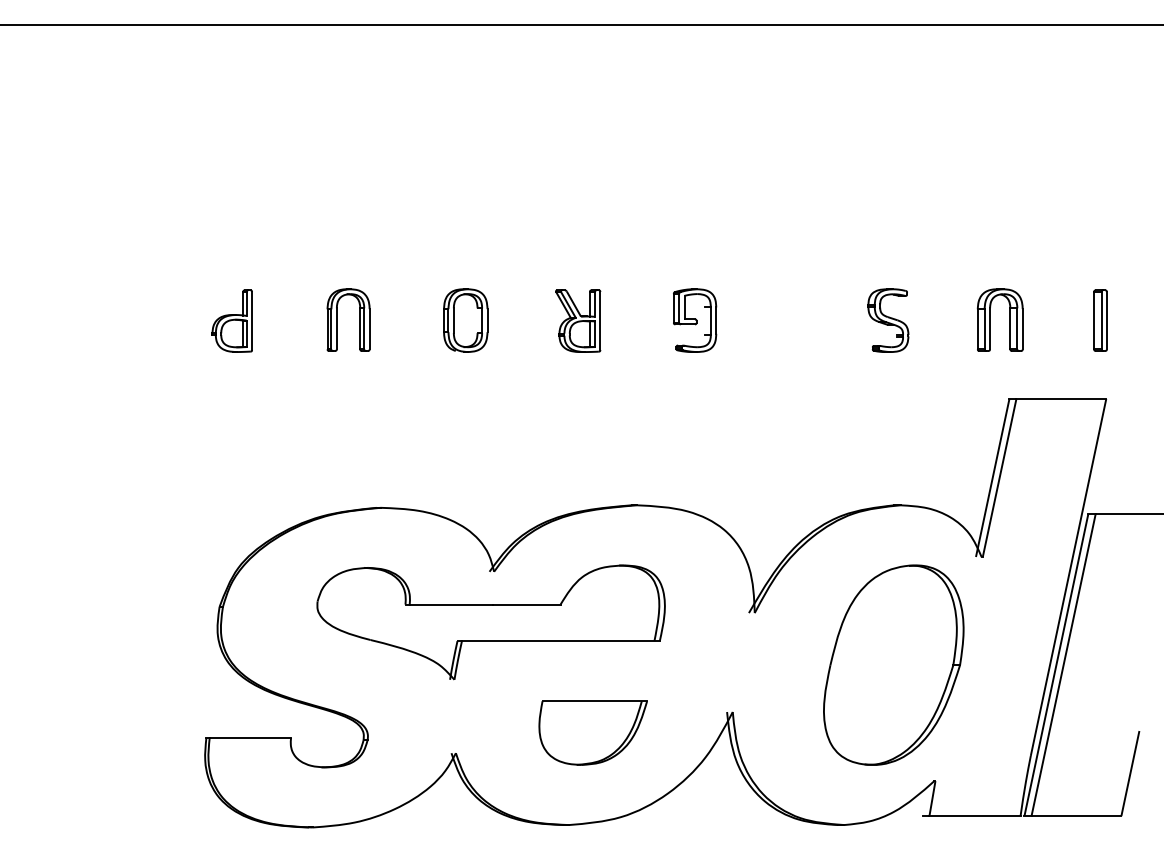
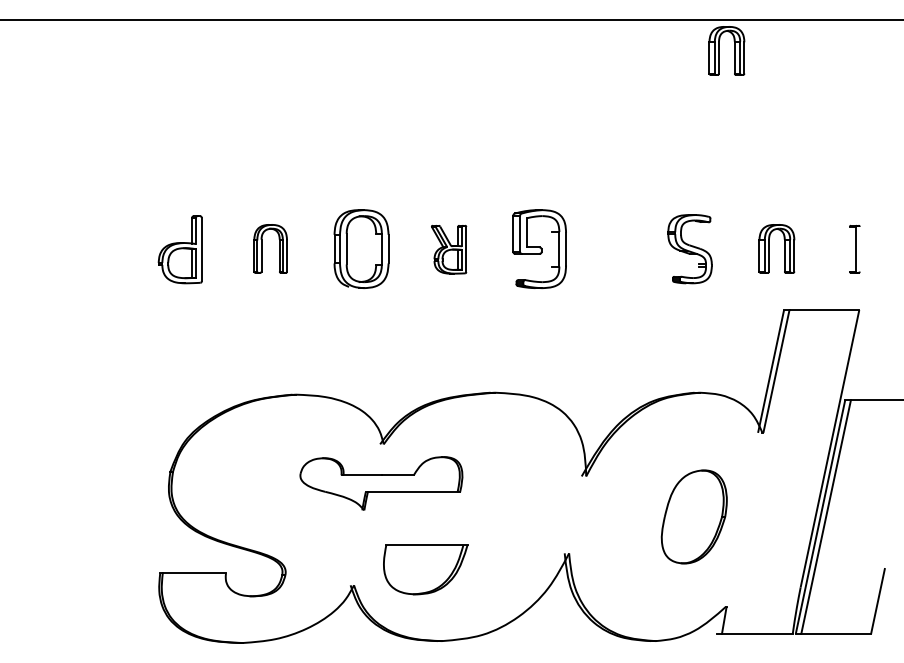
part: (926, 64) -> (719, 50), added
line: (1093, 319) -> (849, 248), removed
line: (1106, 319) -> (859, 248), removed
part: (232, 320) -> (180, 249), size x1.4
part: (465, 320) -> (361, 249), size x1.6
part: (694, 320) -> (539, 249), size x1.6
part: (887, 320) -> (689, 249), size x1.4
part: (491, 622) -> (381, 483), size x0.6
part: (894, 664) -> (694, 516), size x0.6
part: (592, 732) -> (425, 569), moved

